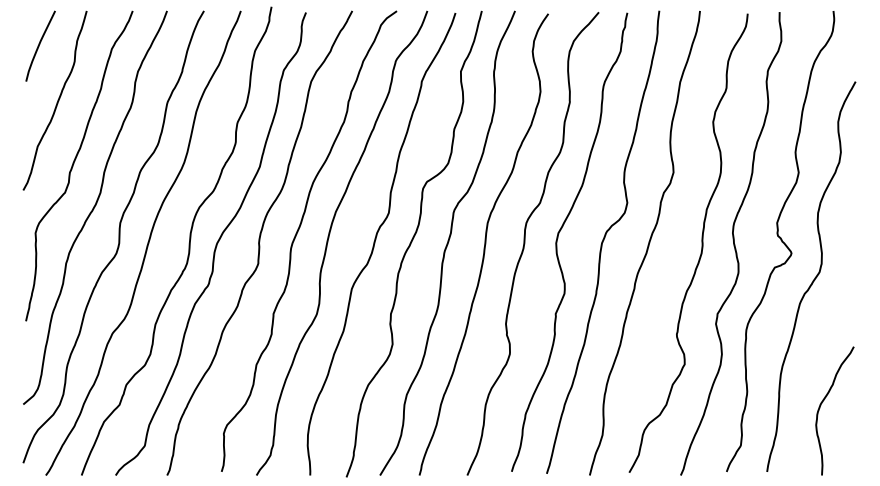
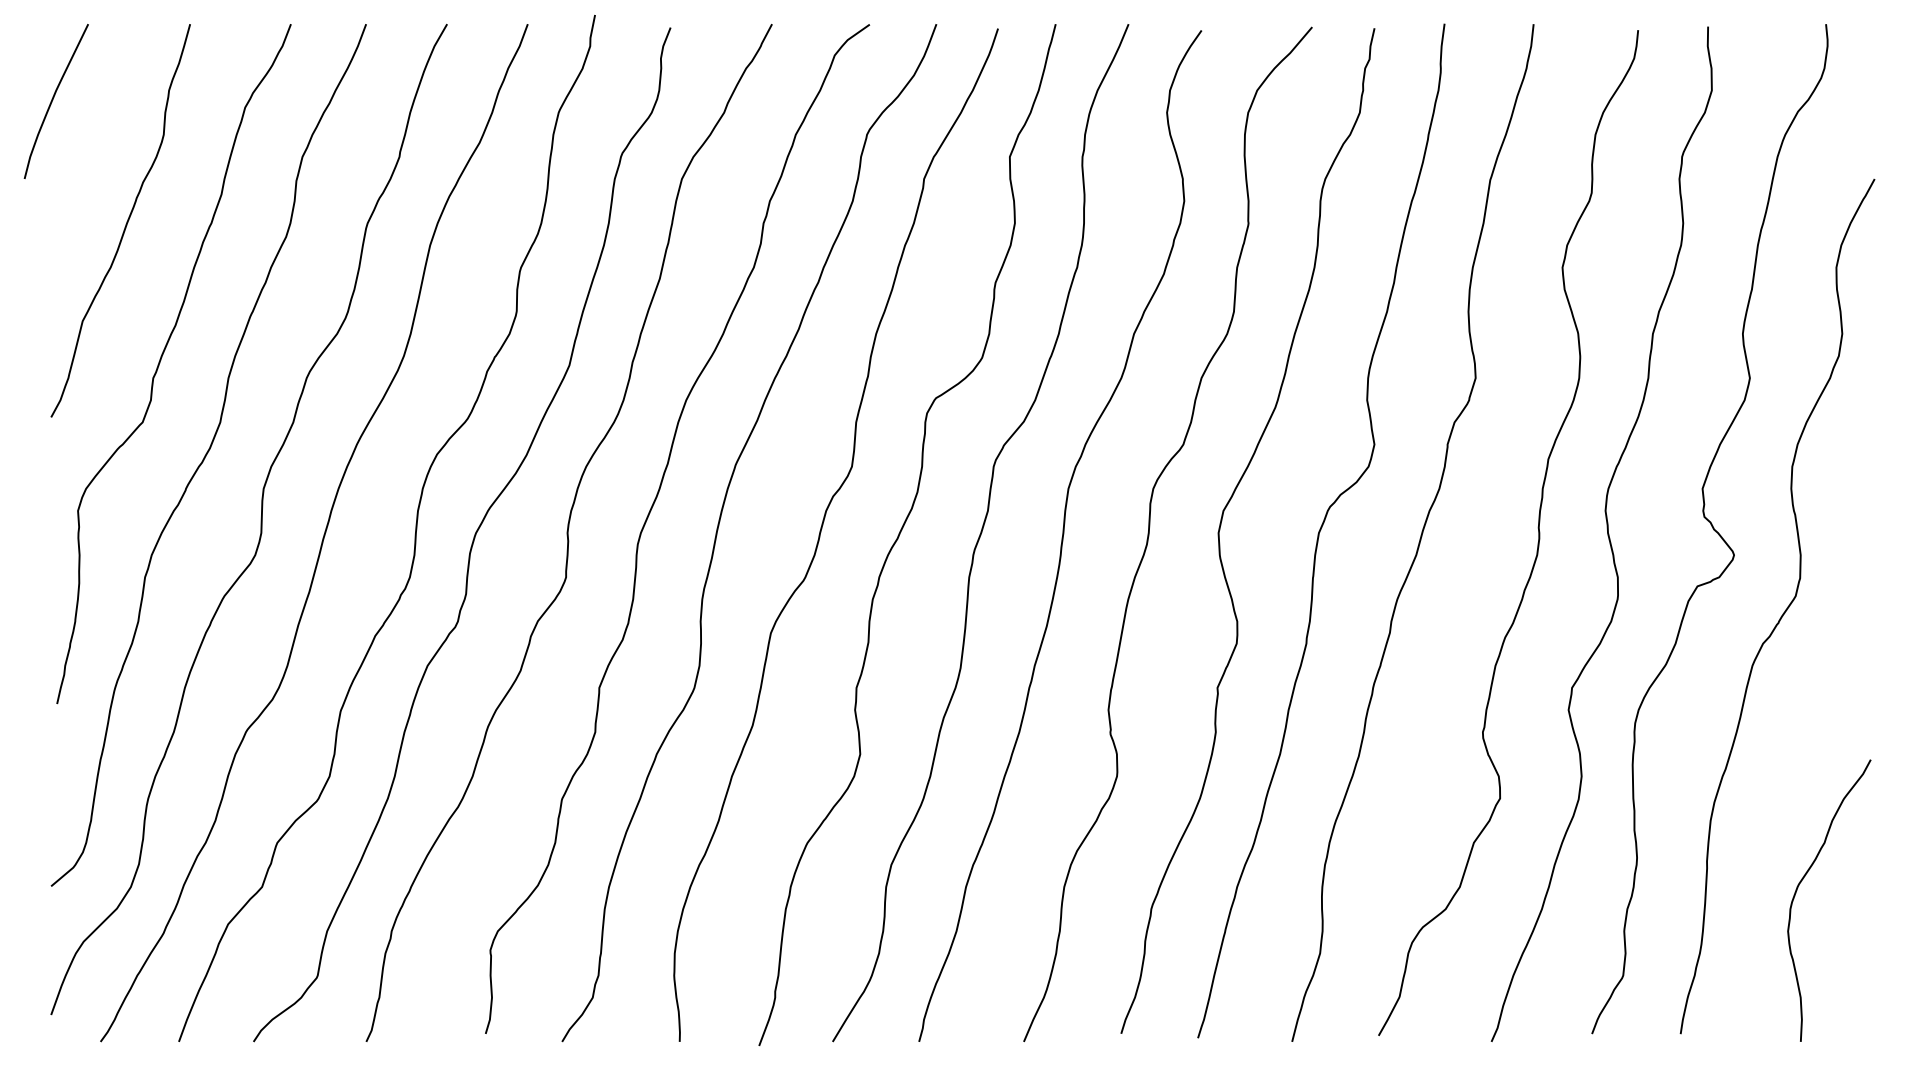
curve: (40, 44) -> (55, 97), moved

